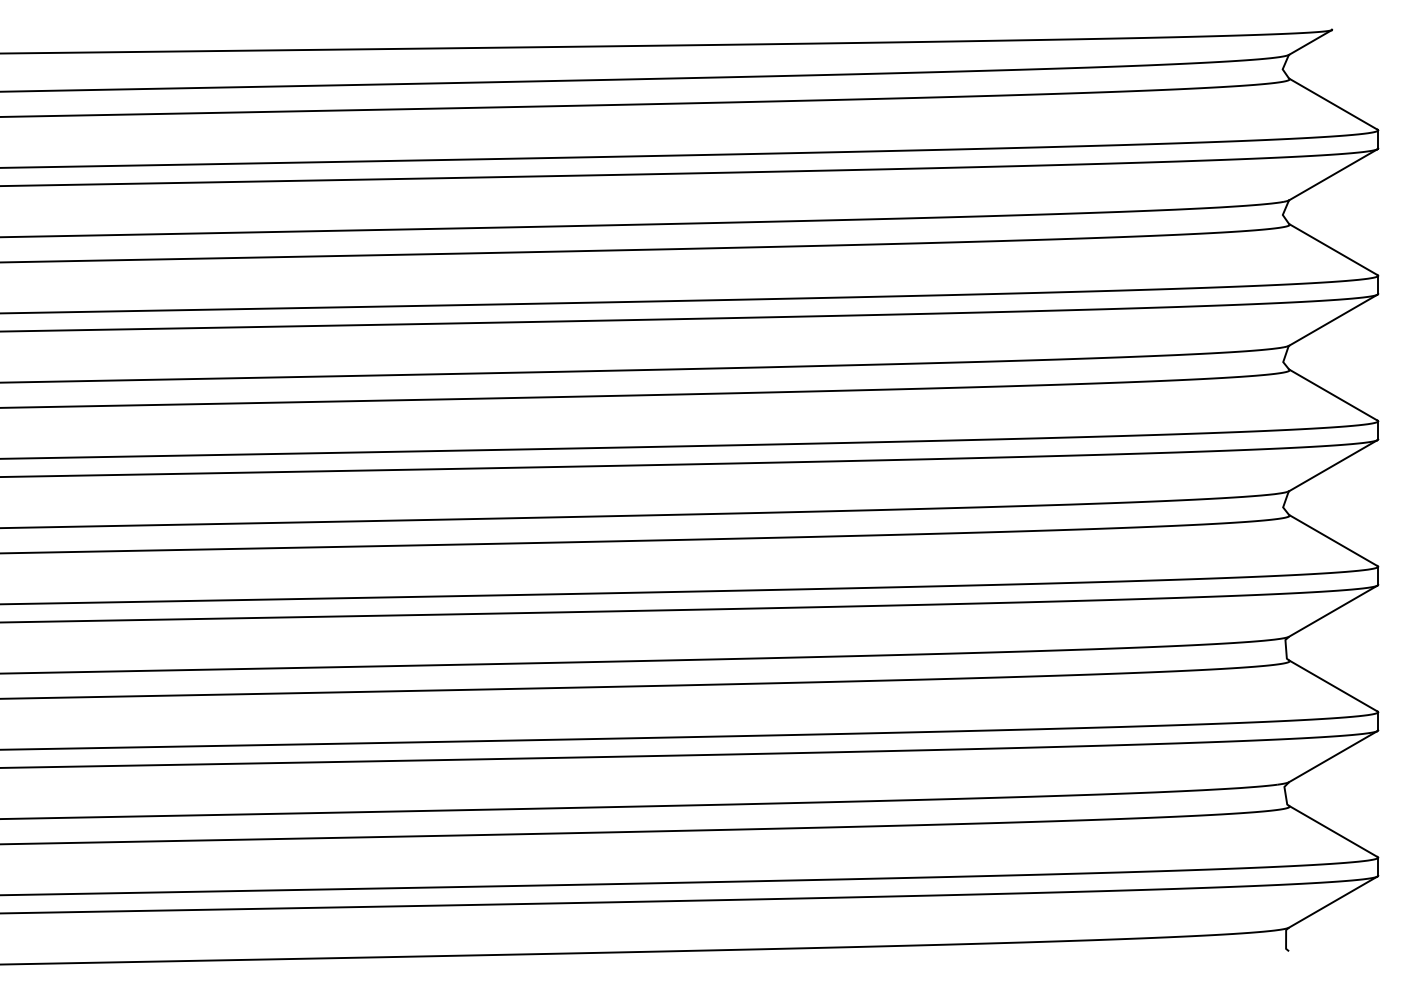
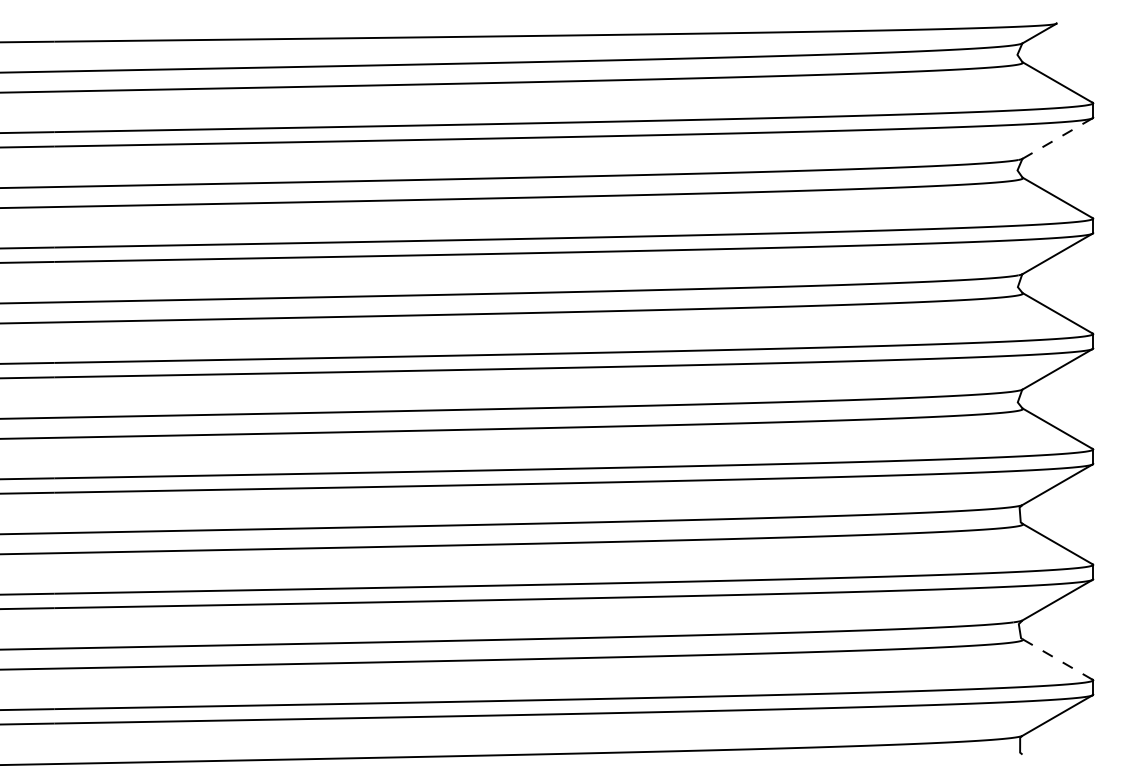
line: (1333, 174) -> (1057, 138), solid -> dashed
line: (1333, 831) -> (1057, 659), solid -> dashed

